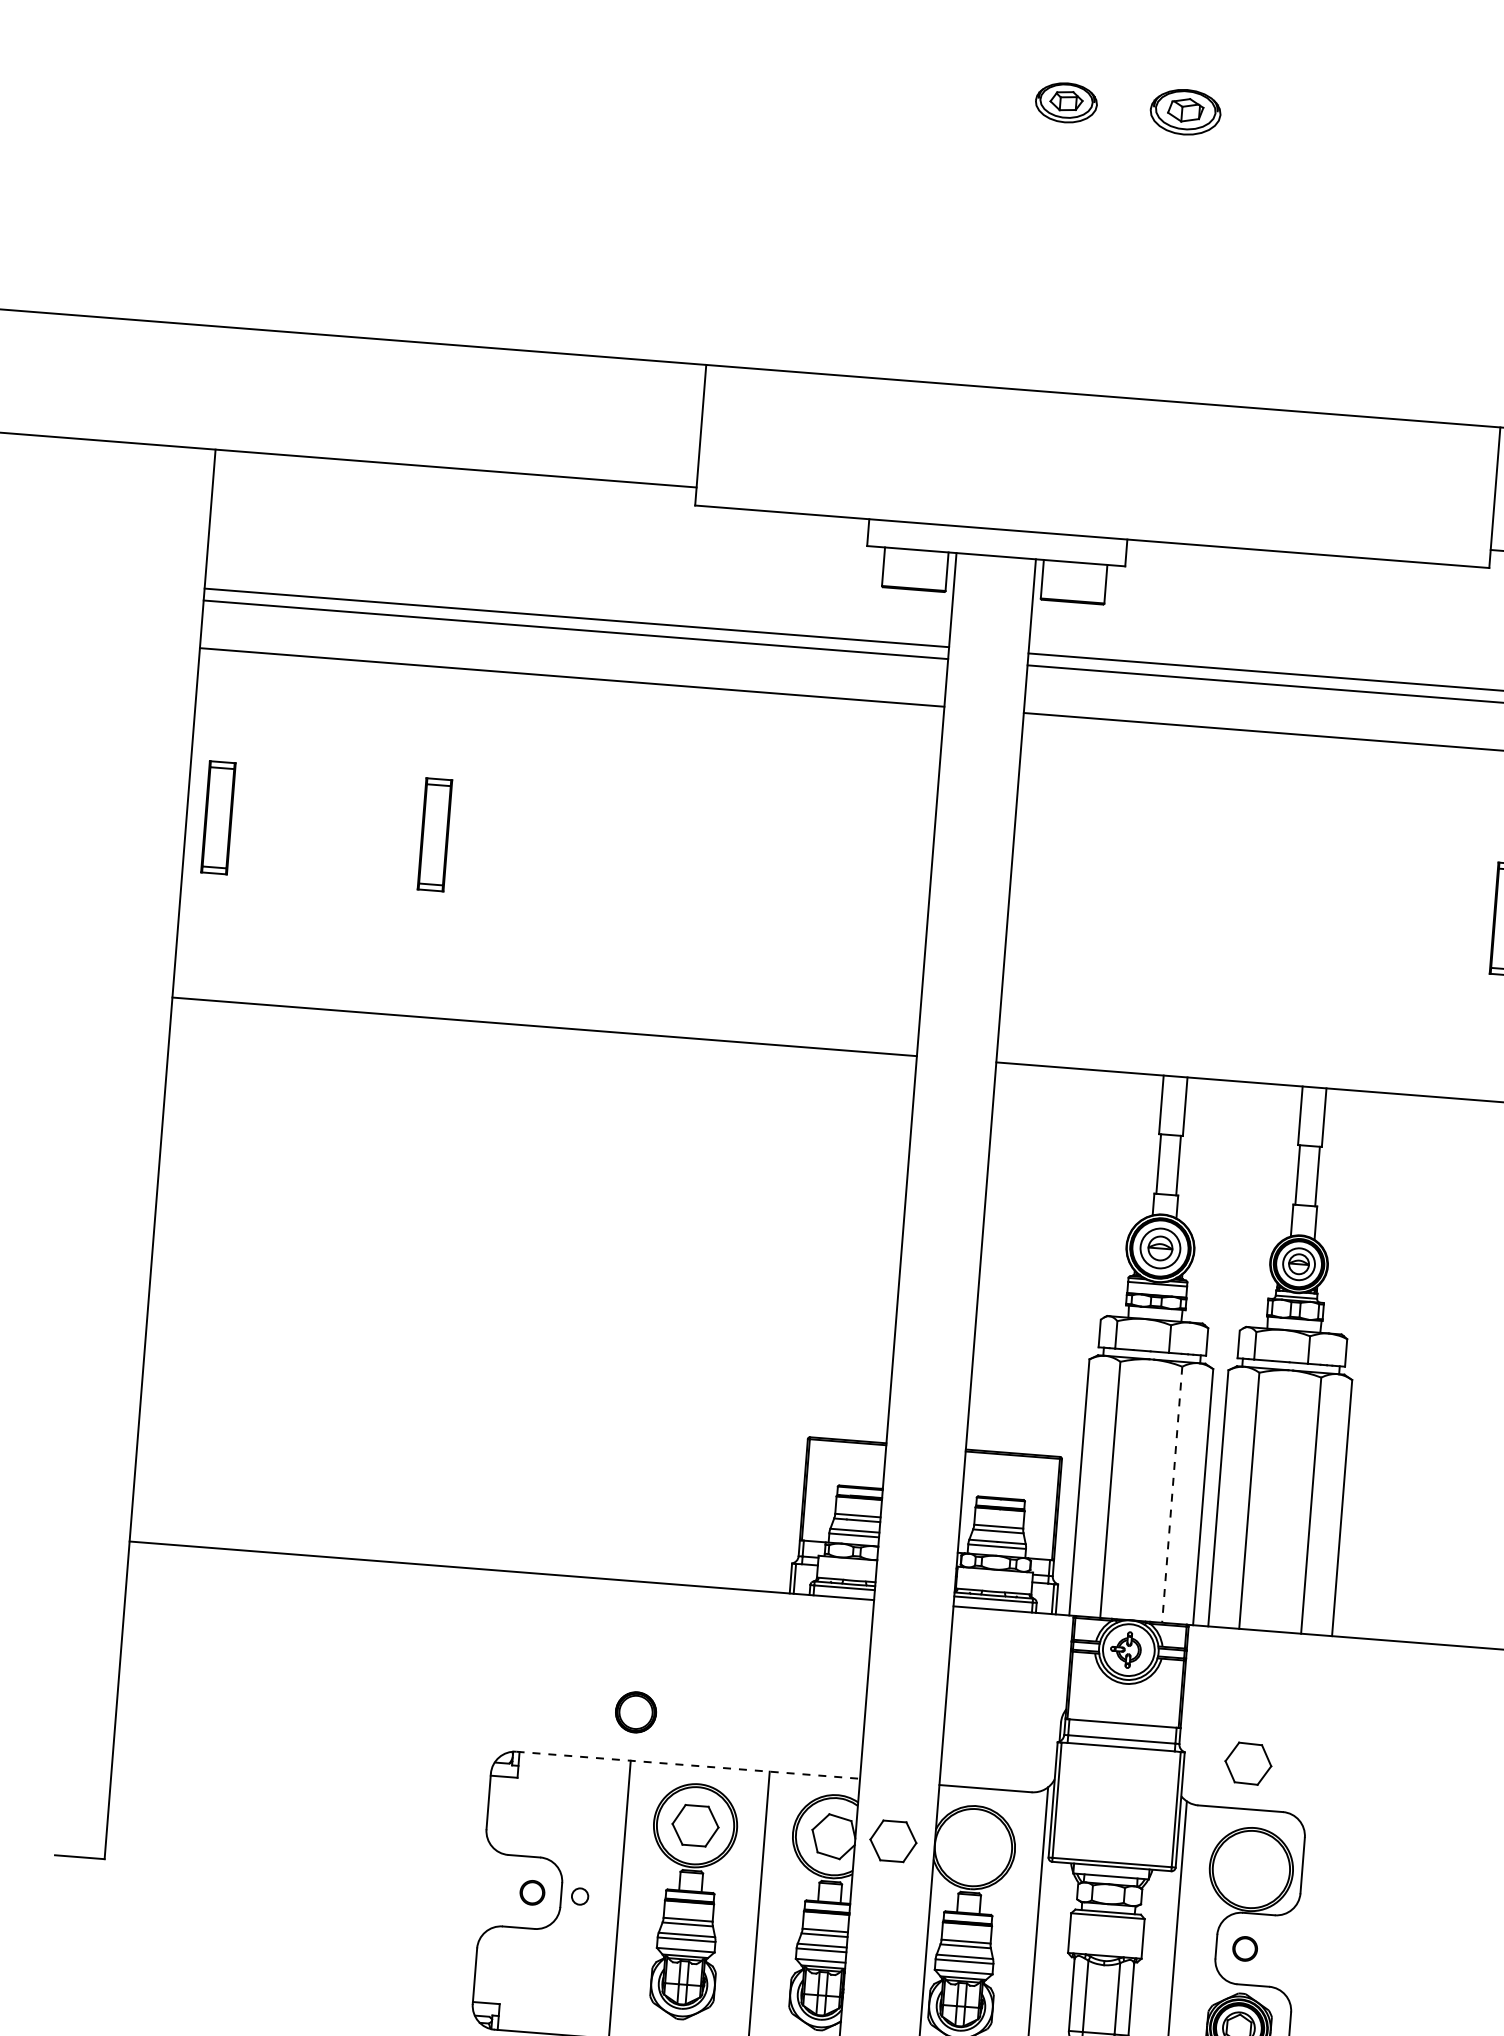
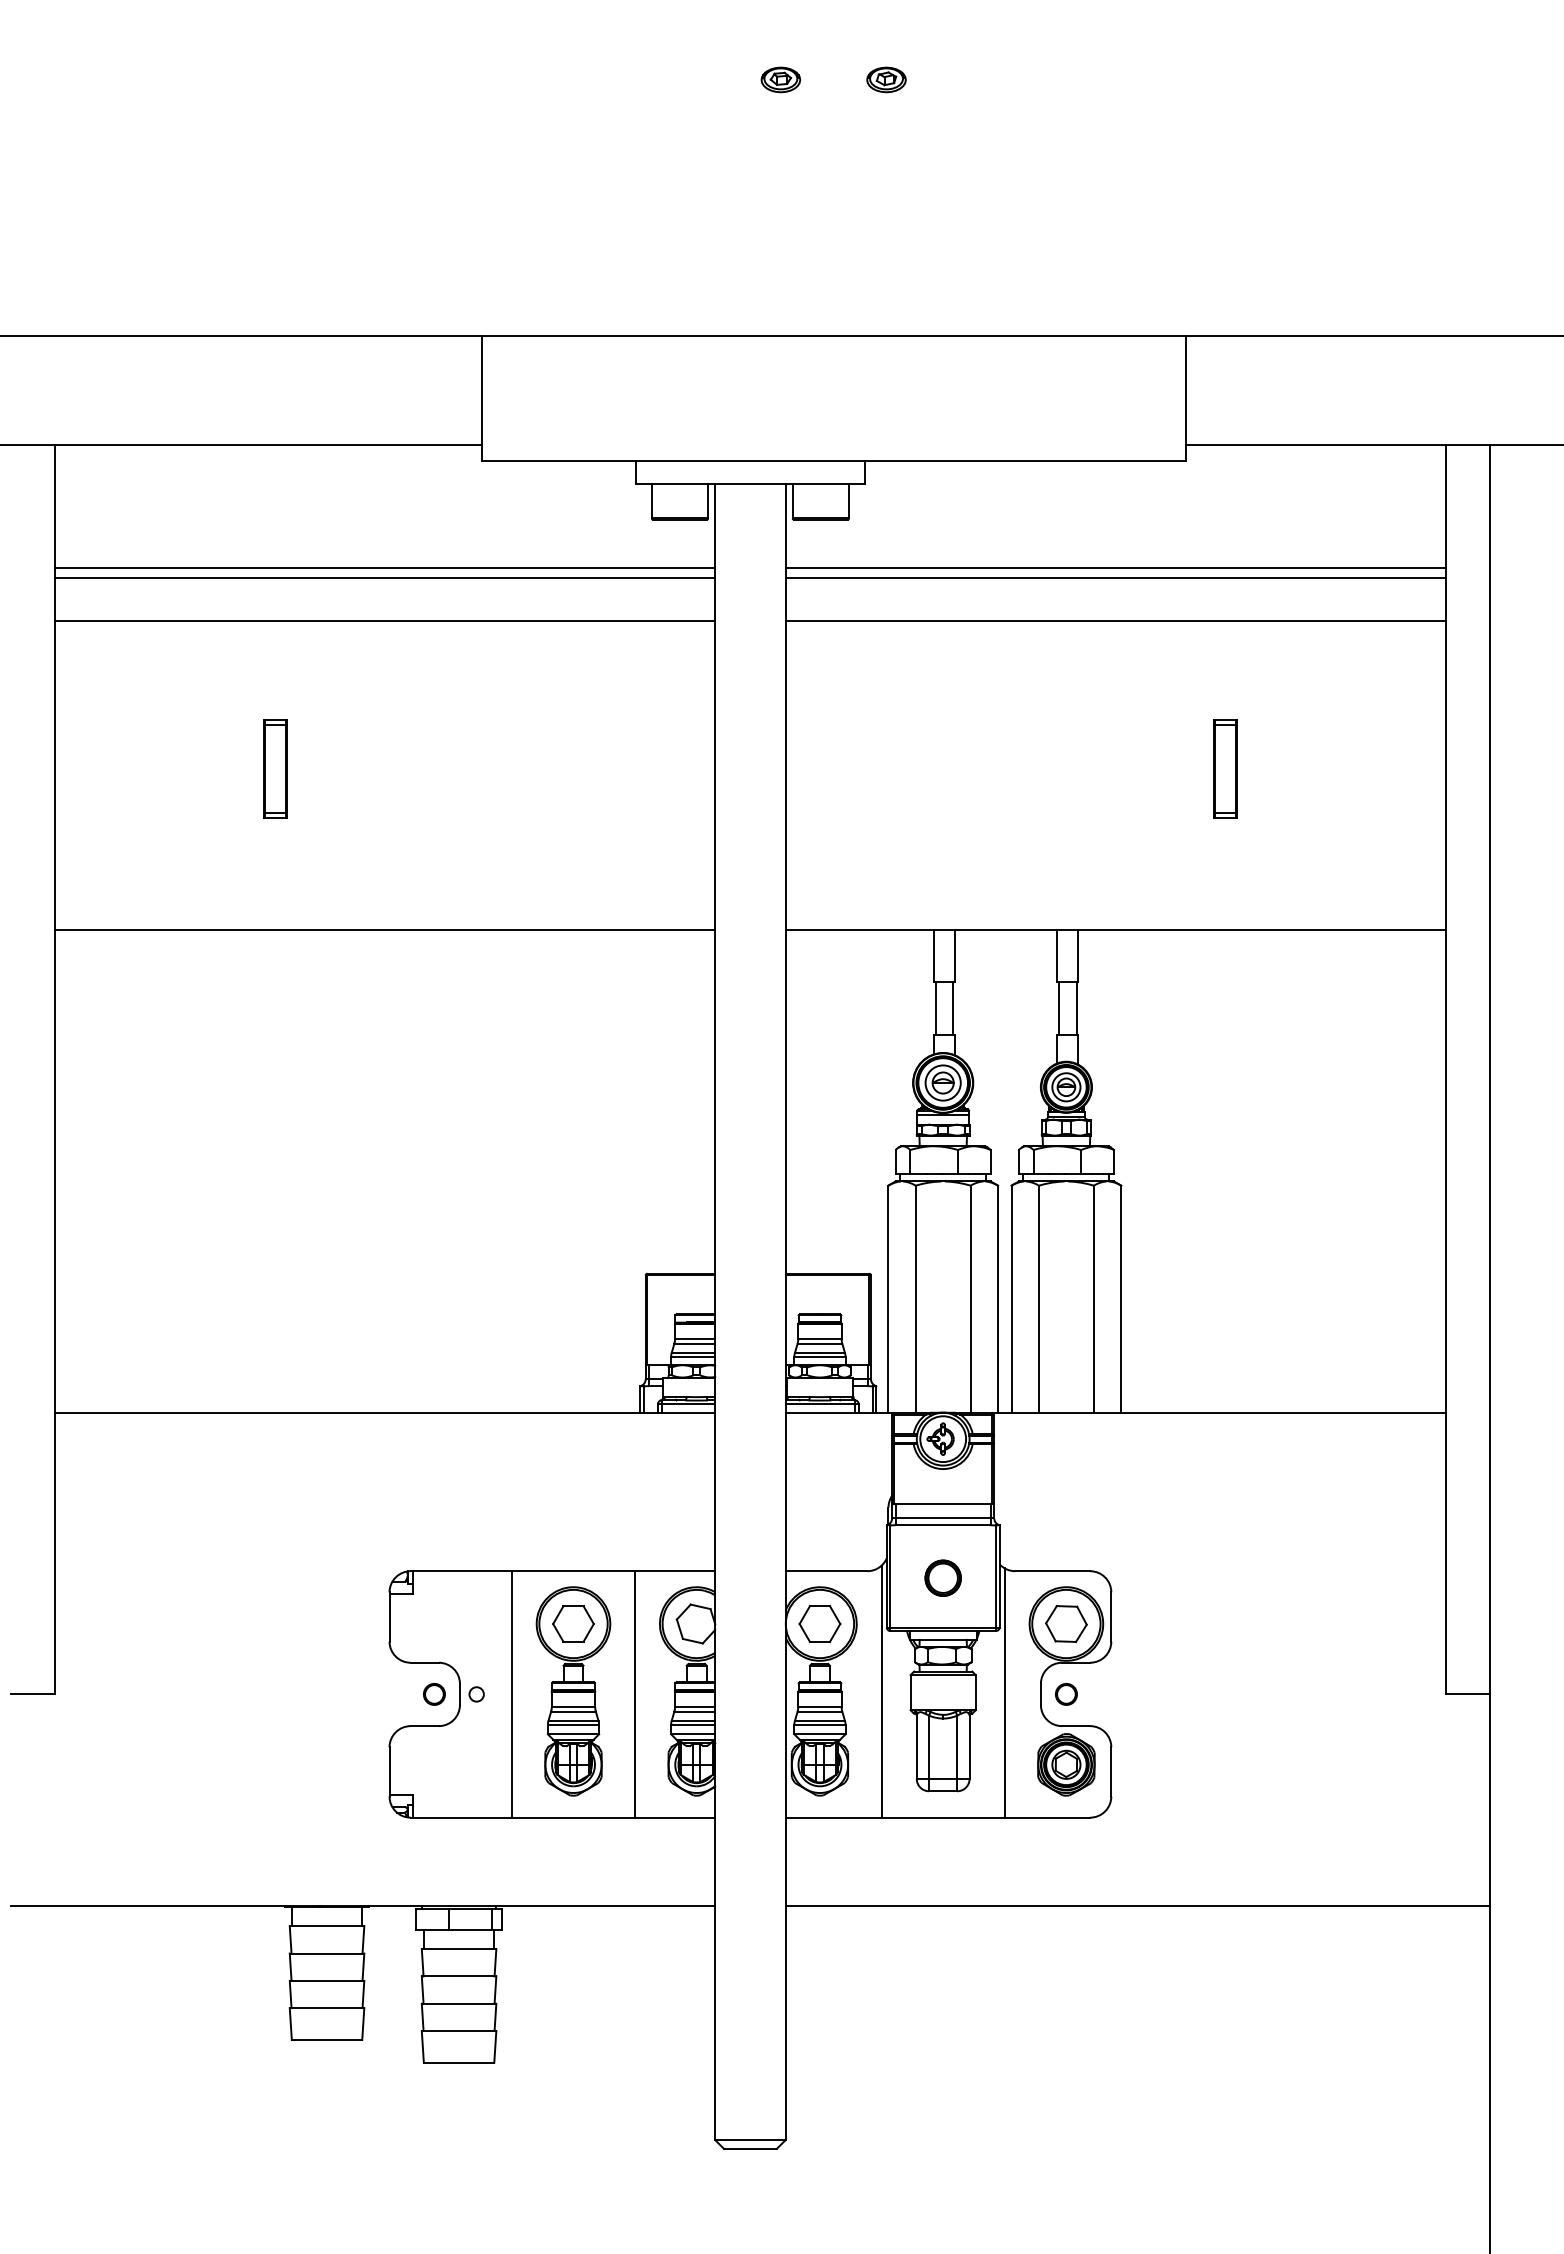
part: (1066, 102) -> (780, 79), size x0.71
part: (1185, 111) -> (886, 79), size x0.62
part: (218, 817) -> (83, 768), removed
line: (1172, 1495) -> (970, 1299), dashed -> solid
part: (635, 1711) -> (942, 1577), moved
part: (1248, 1763) -> (1066, 1623), moved
line: (688, 1765) -> (563, 1571), dashed -> solid
part: (892, 1840) -> (819, 1623), moved

